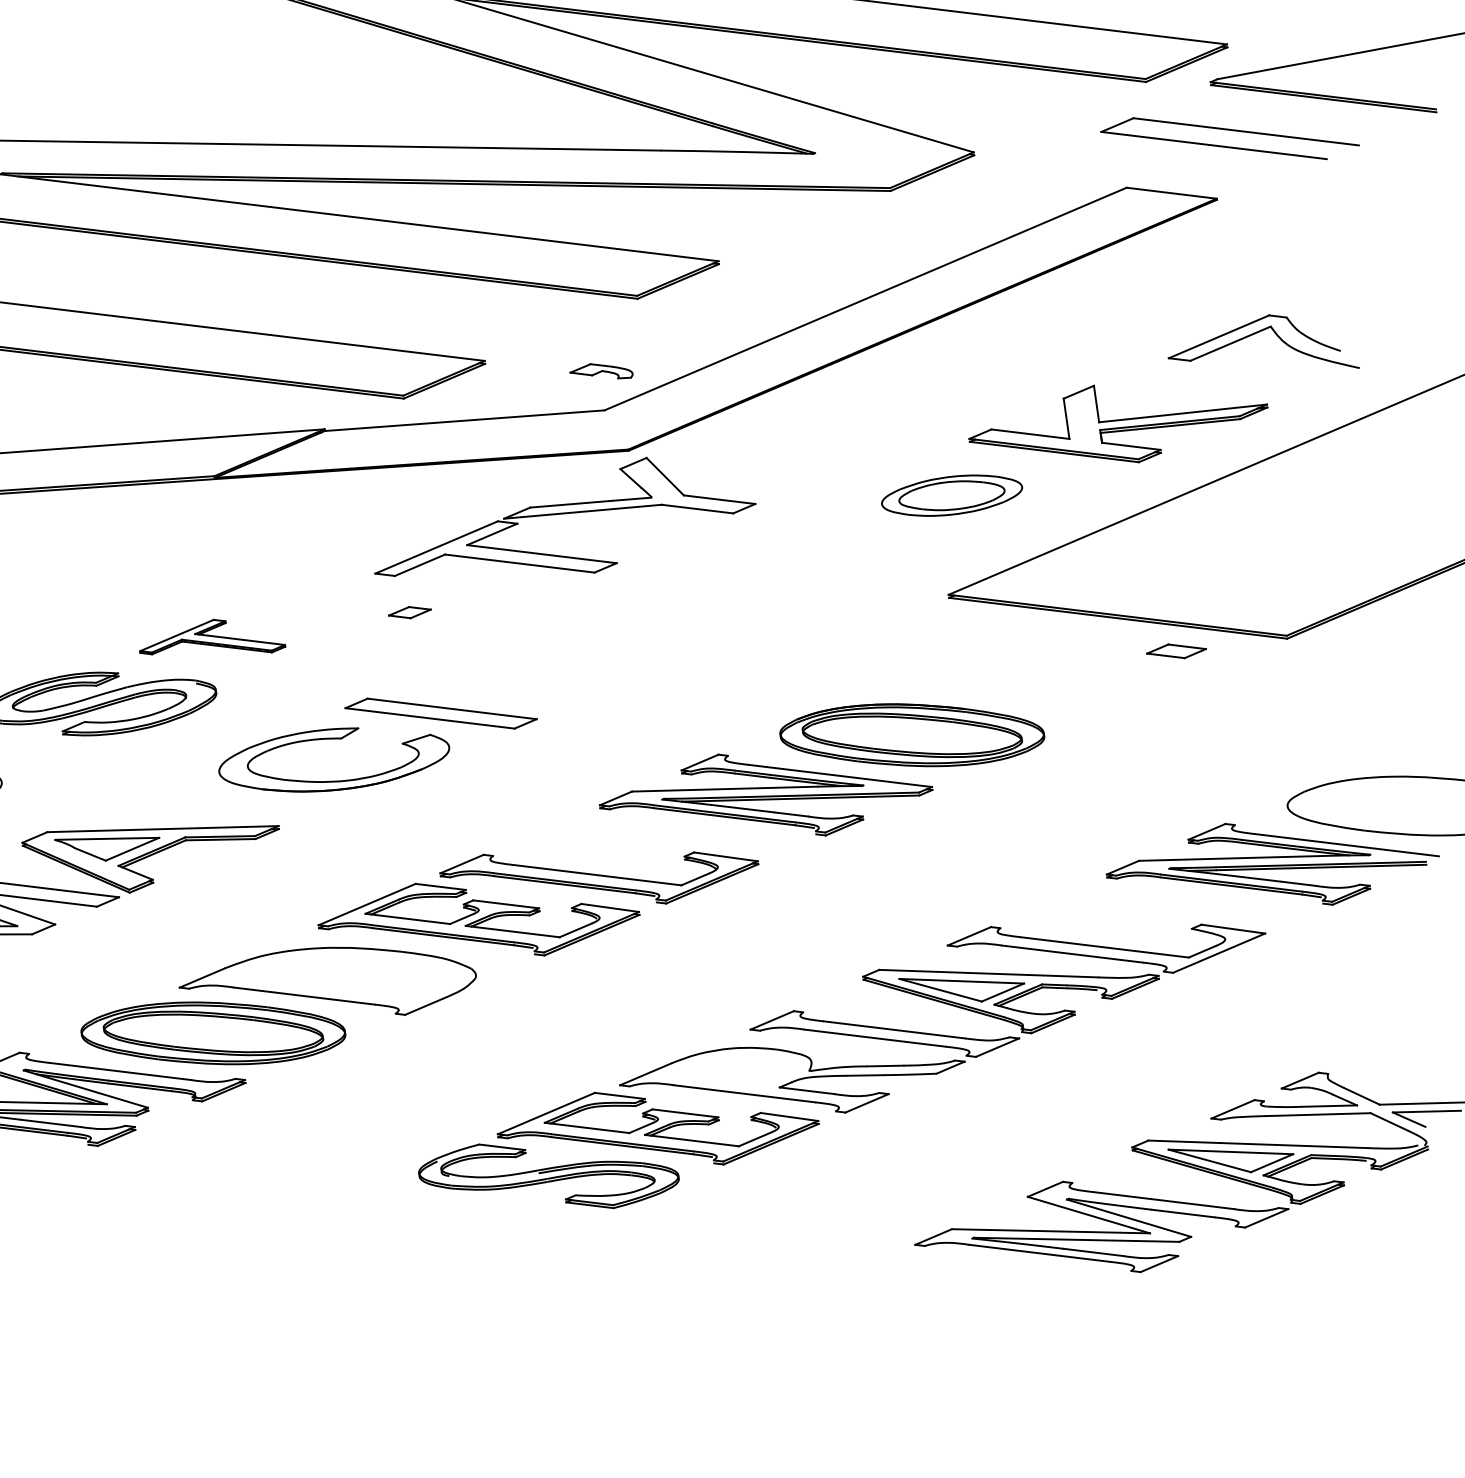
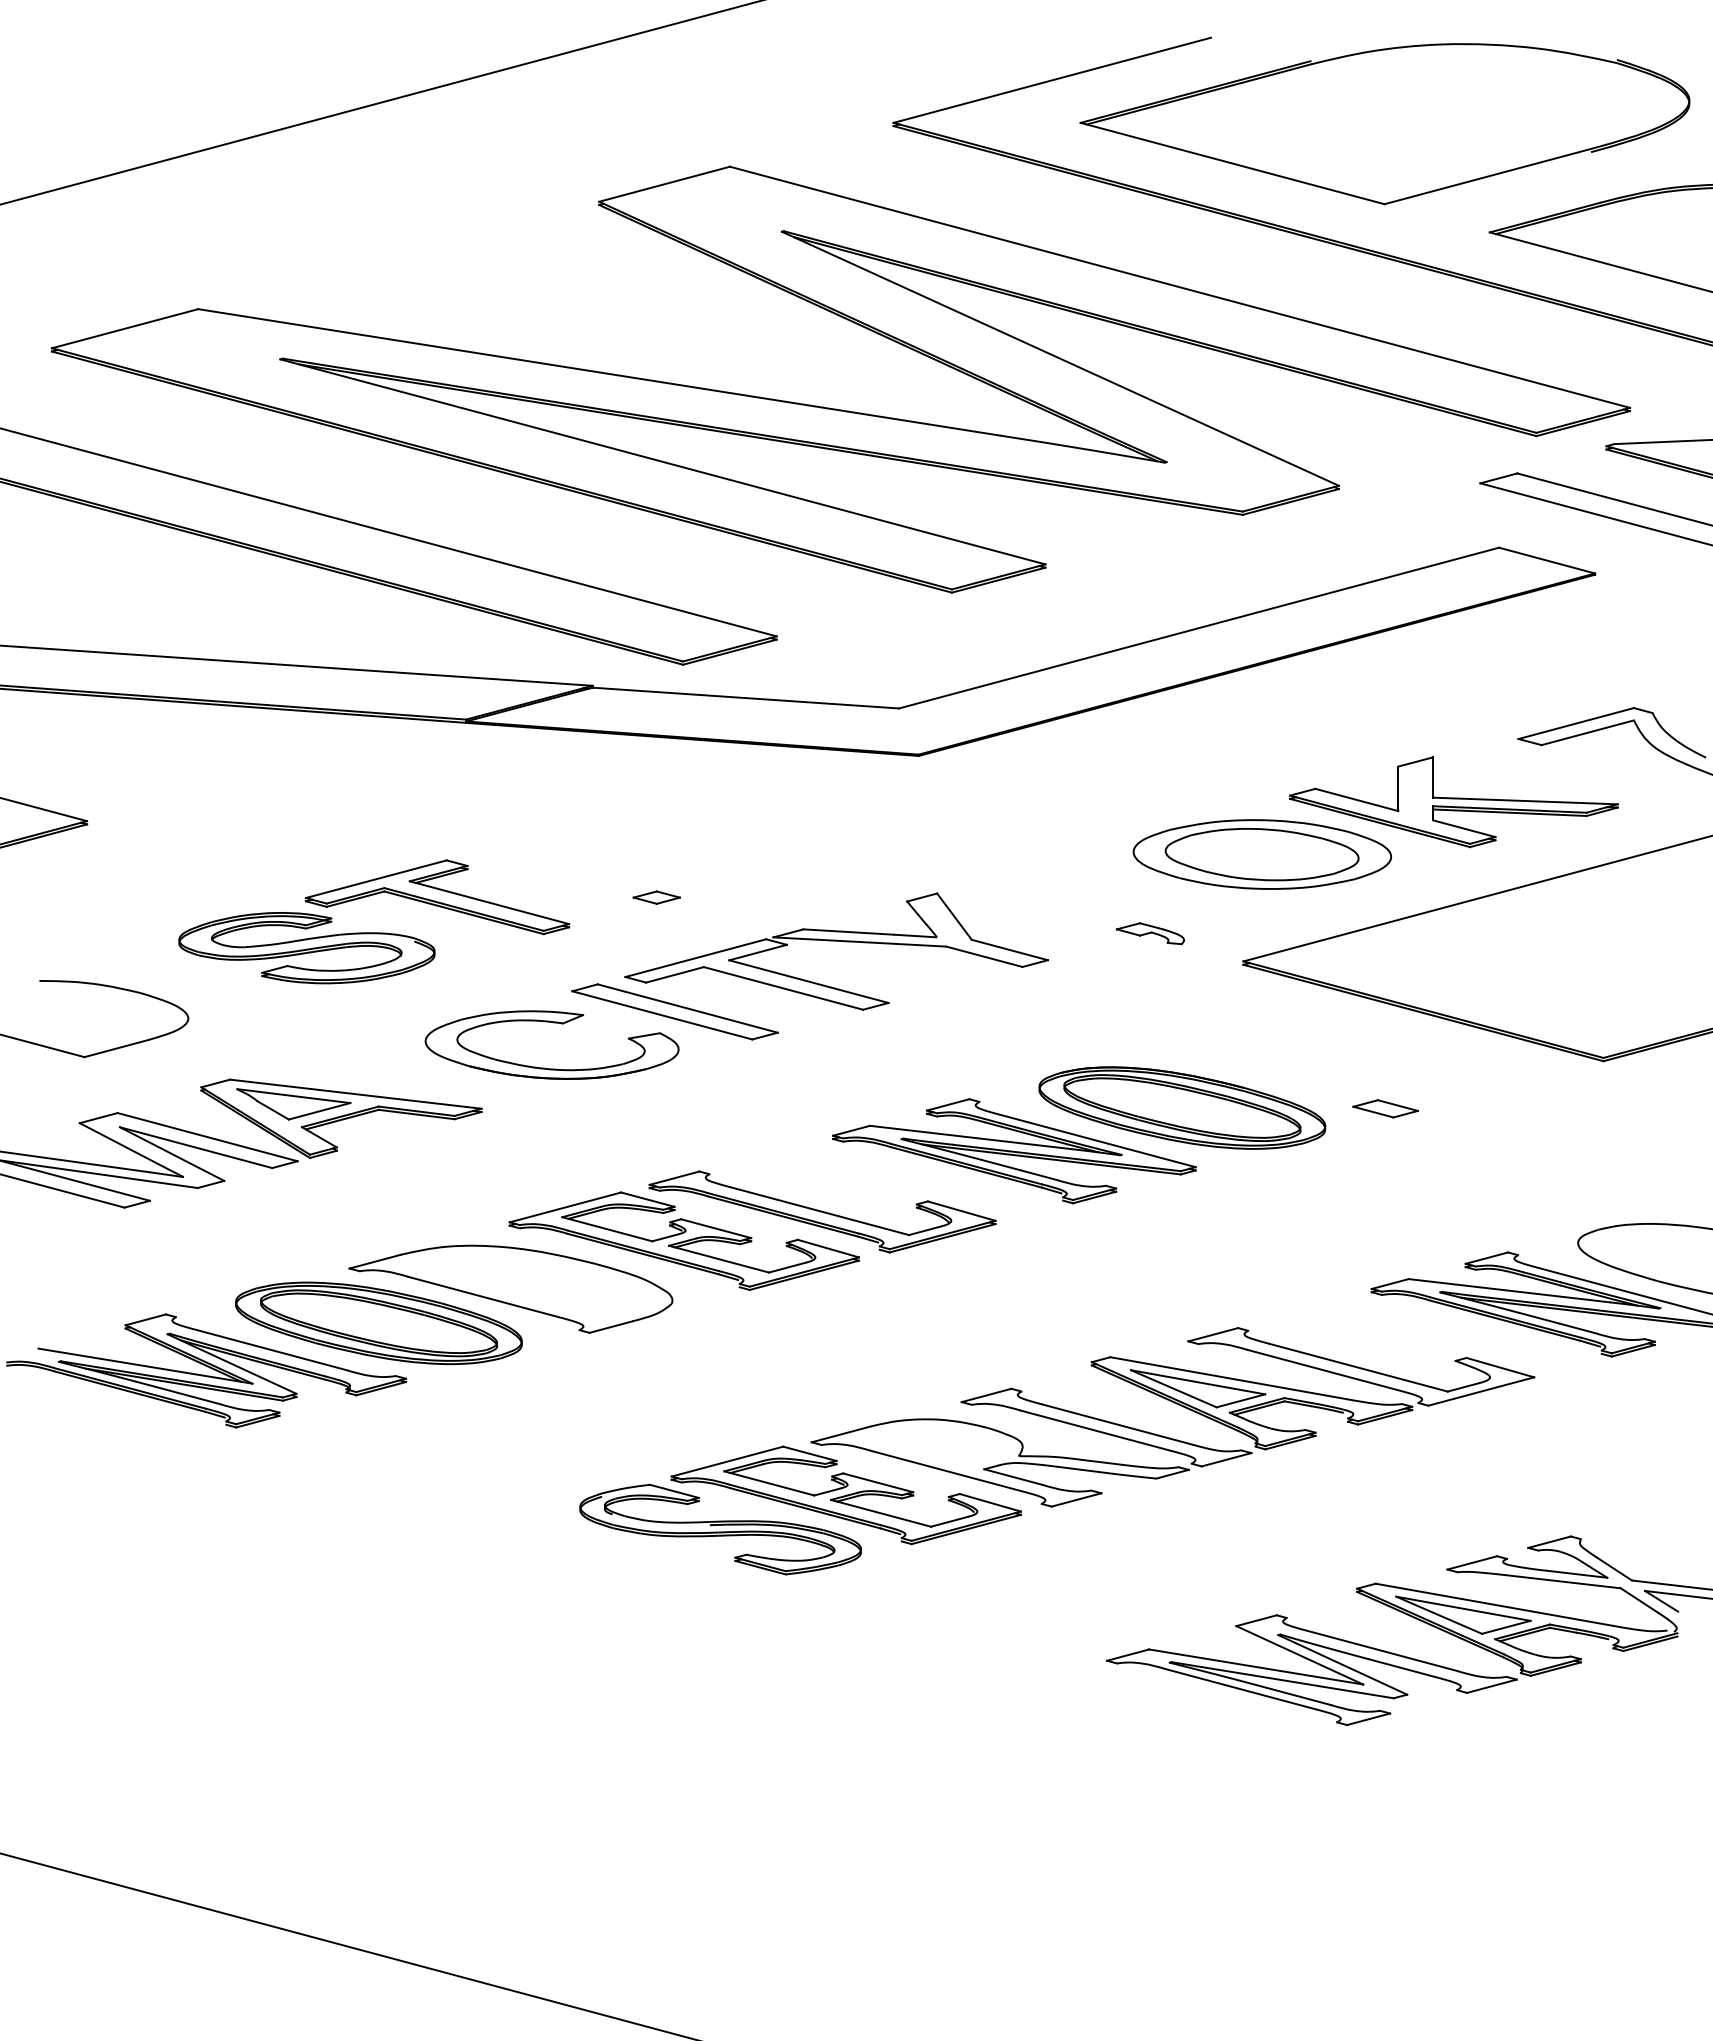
part: (600, 372) -> (1149, 933), moved
part: (952, 495) -> (1262, 854), size x1.67
part: (561, 514) -> (836, 941), moved
part: (211, 640) -> (437, 897), size x1.67
part: (1176, 651) -> (1385, 1108), moved

